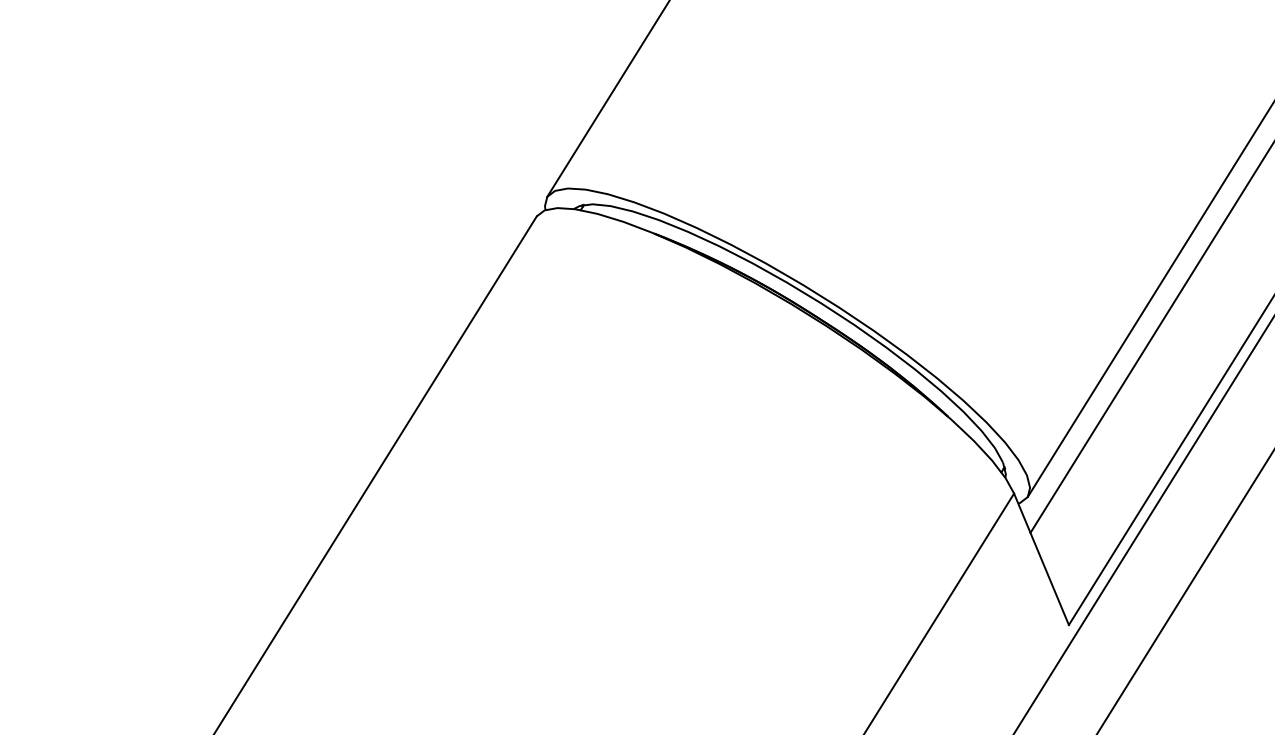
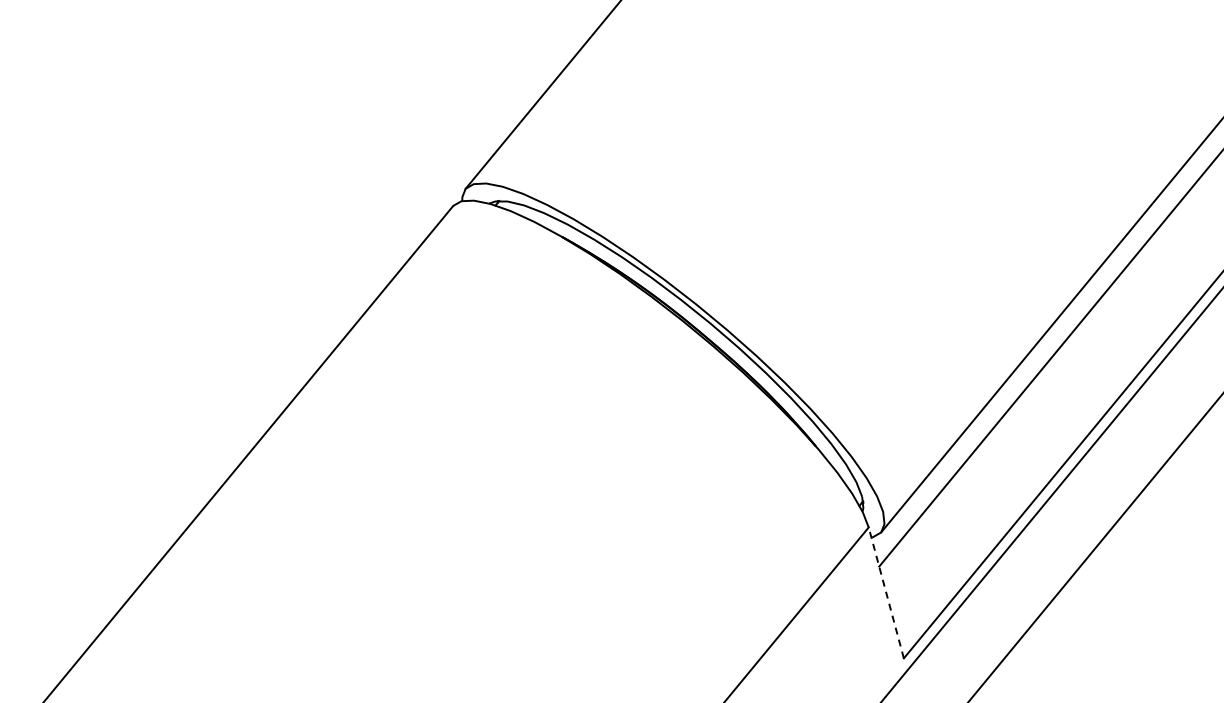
line: (1041, 558) -> (886, 592), solid -> dashed

